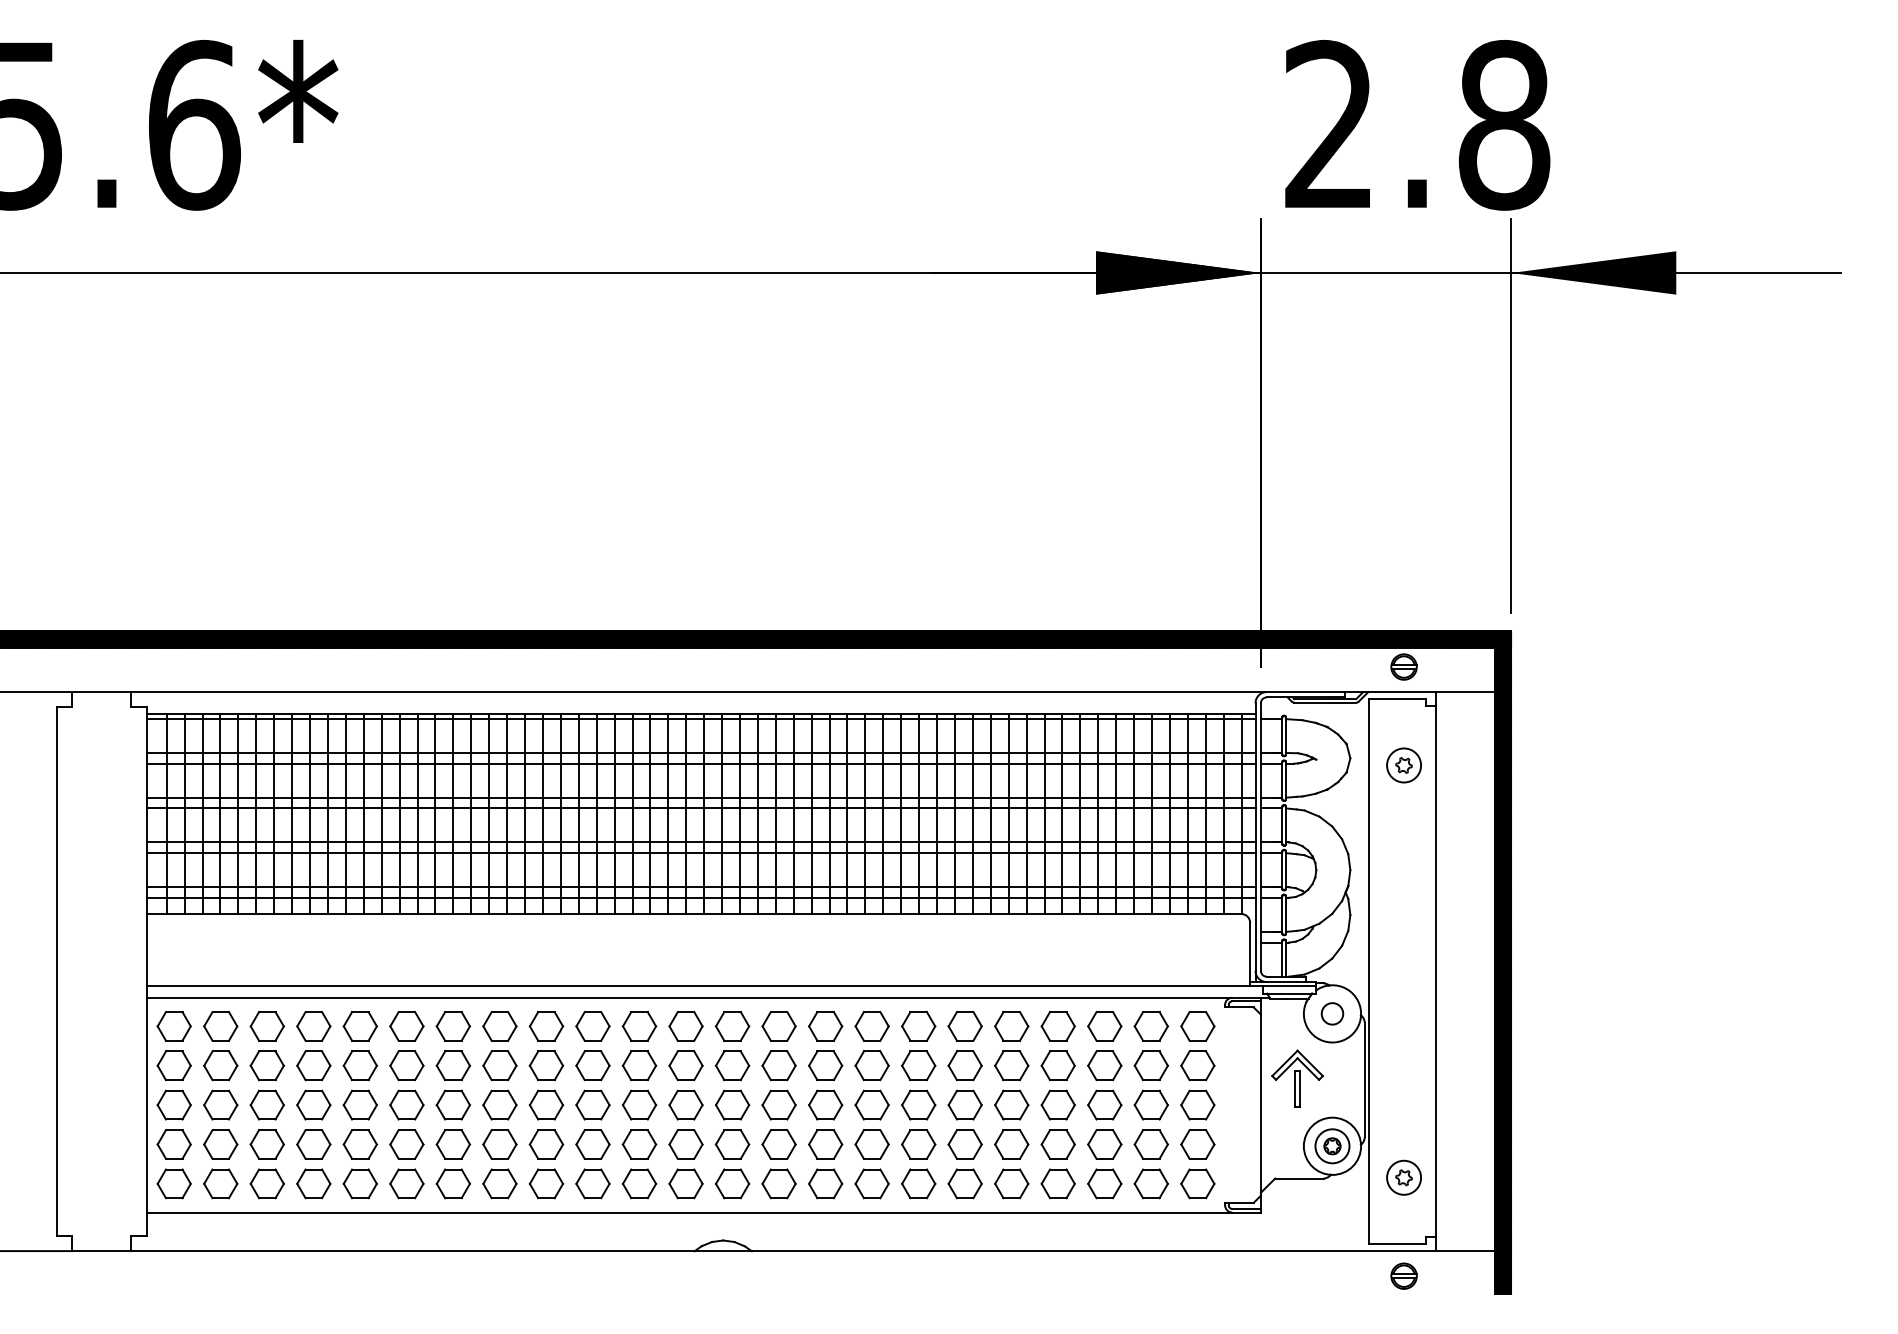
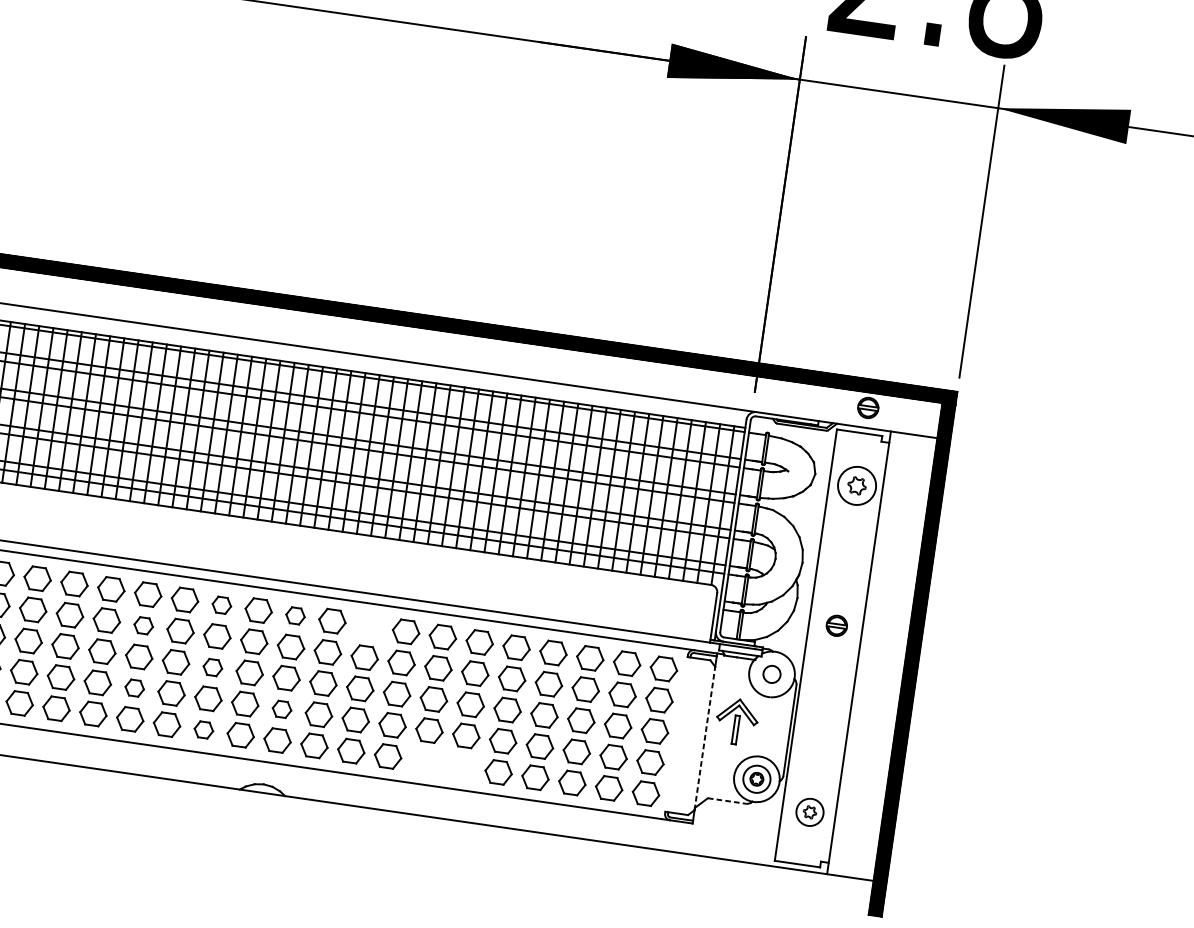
part: (1403, 765) -> (856, 485), size x1.4
part: (639, 1026) -> (221, 605), size x0.7
part: (732, 1026) -> (295, 615), size x0.7
part: (825, 1026) -> (369, 626), removed
part: (546, 1065) -> (143, 625), size x0.7
part: (639, 1104) -> (212, 667), size x0.7
line: (1260, 1105) -> (704, 738), solid -> dashed
part: (546, 1144) -> (134, 688), size x0.7
part: (732, 1144) -> (282, 709), size x0.7
line: (1299, 1178) -> (727, 801), solid -> dashed
part: (639, 1183) -> (203, 729), size x0.7
part: (918, 1183) -> (424, 761), removed
part: (964, 1183) -> (461, 766), removed
part: (1403, 1275) -> (836, 625), moved

